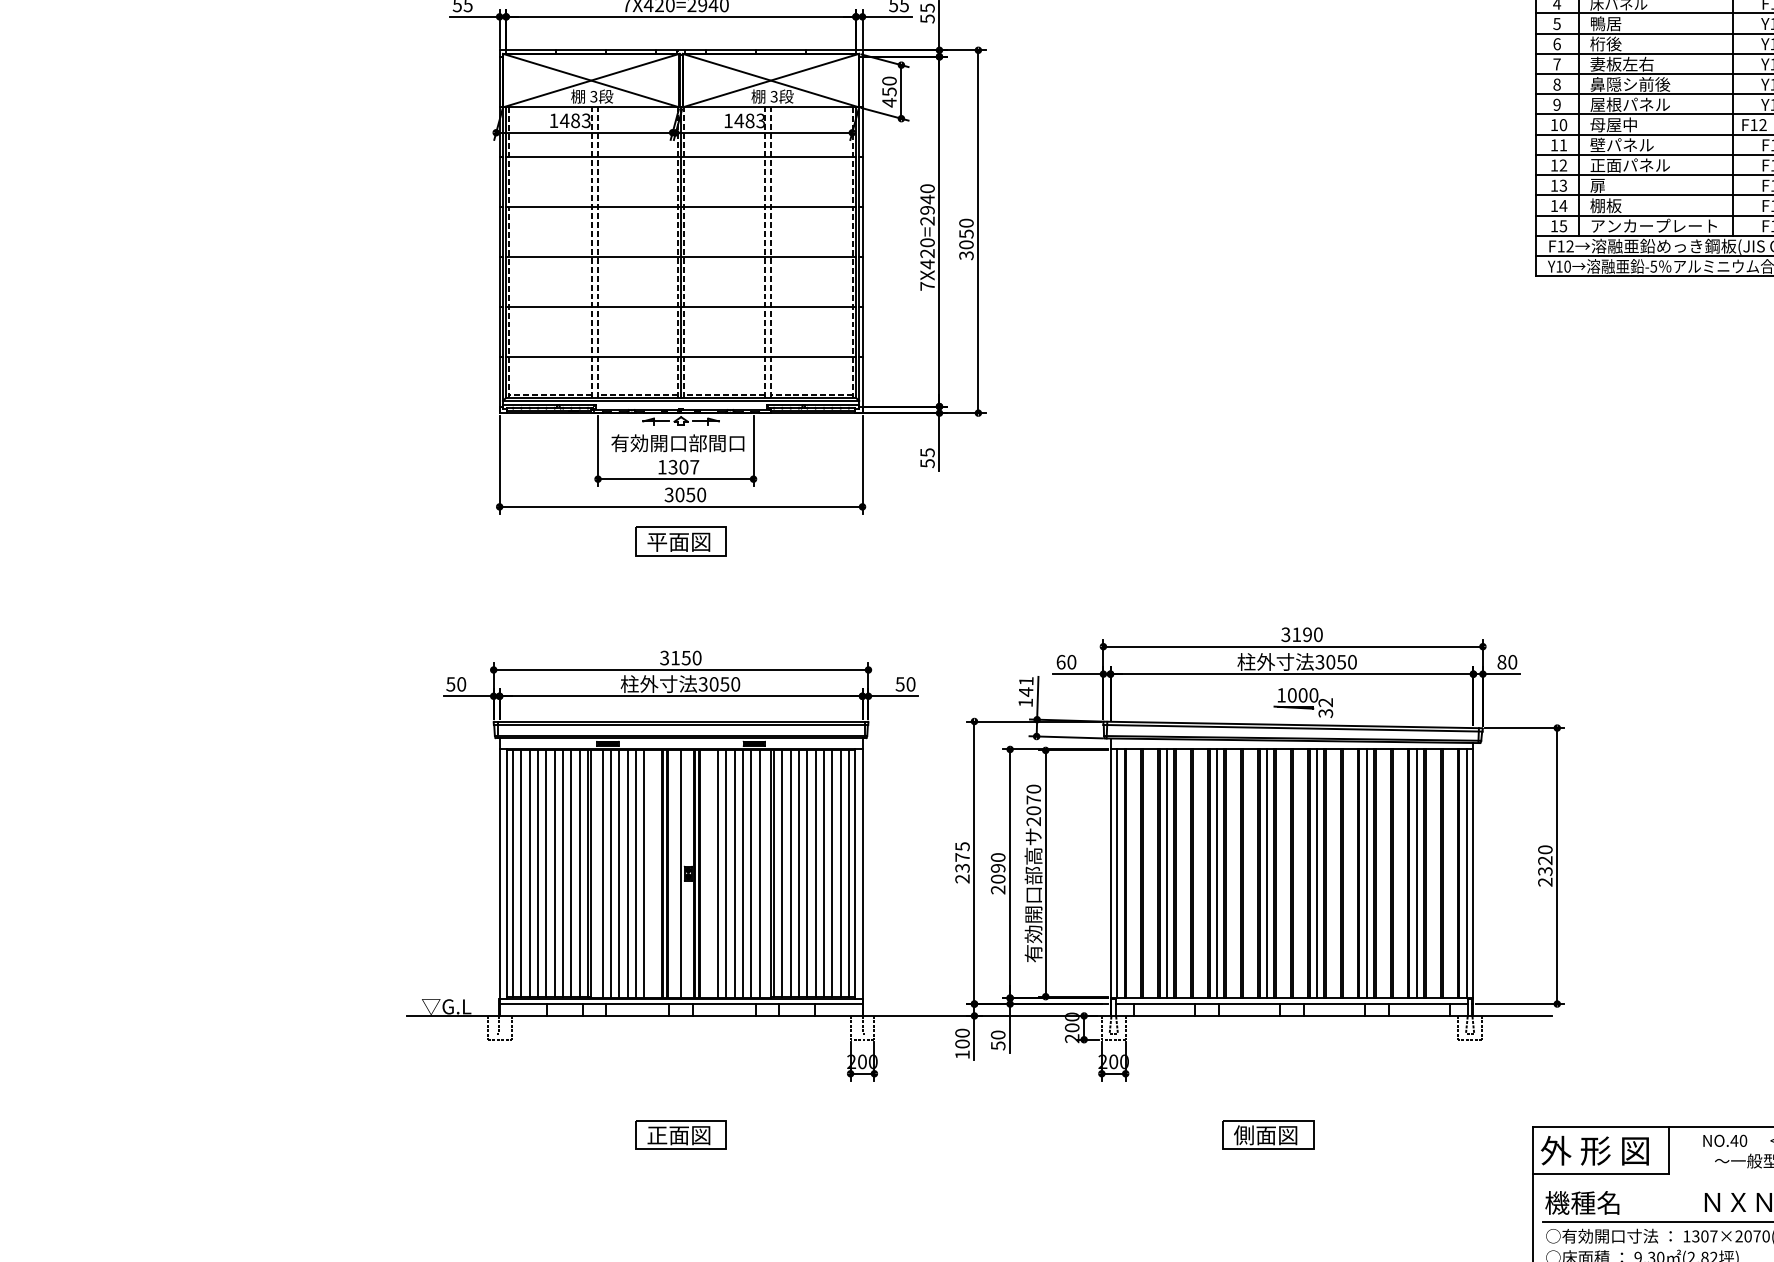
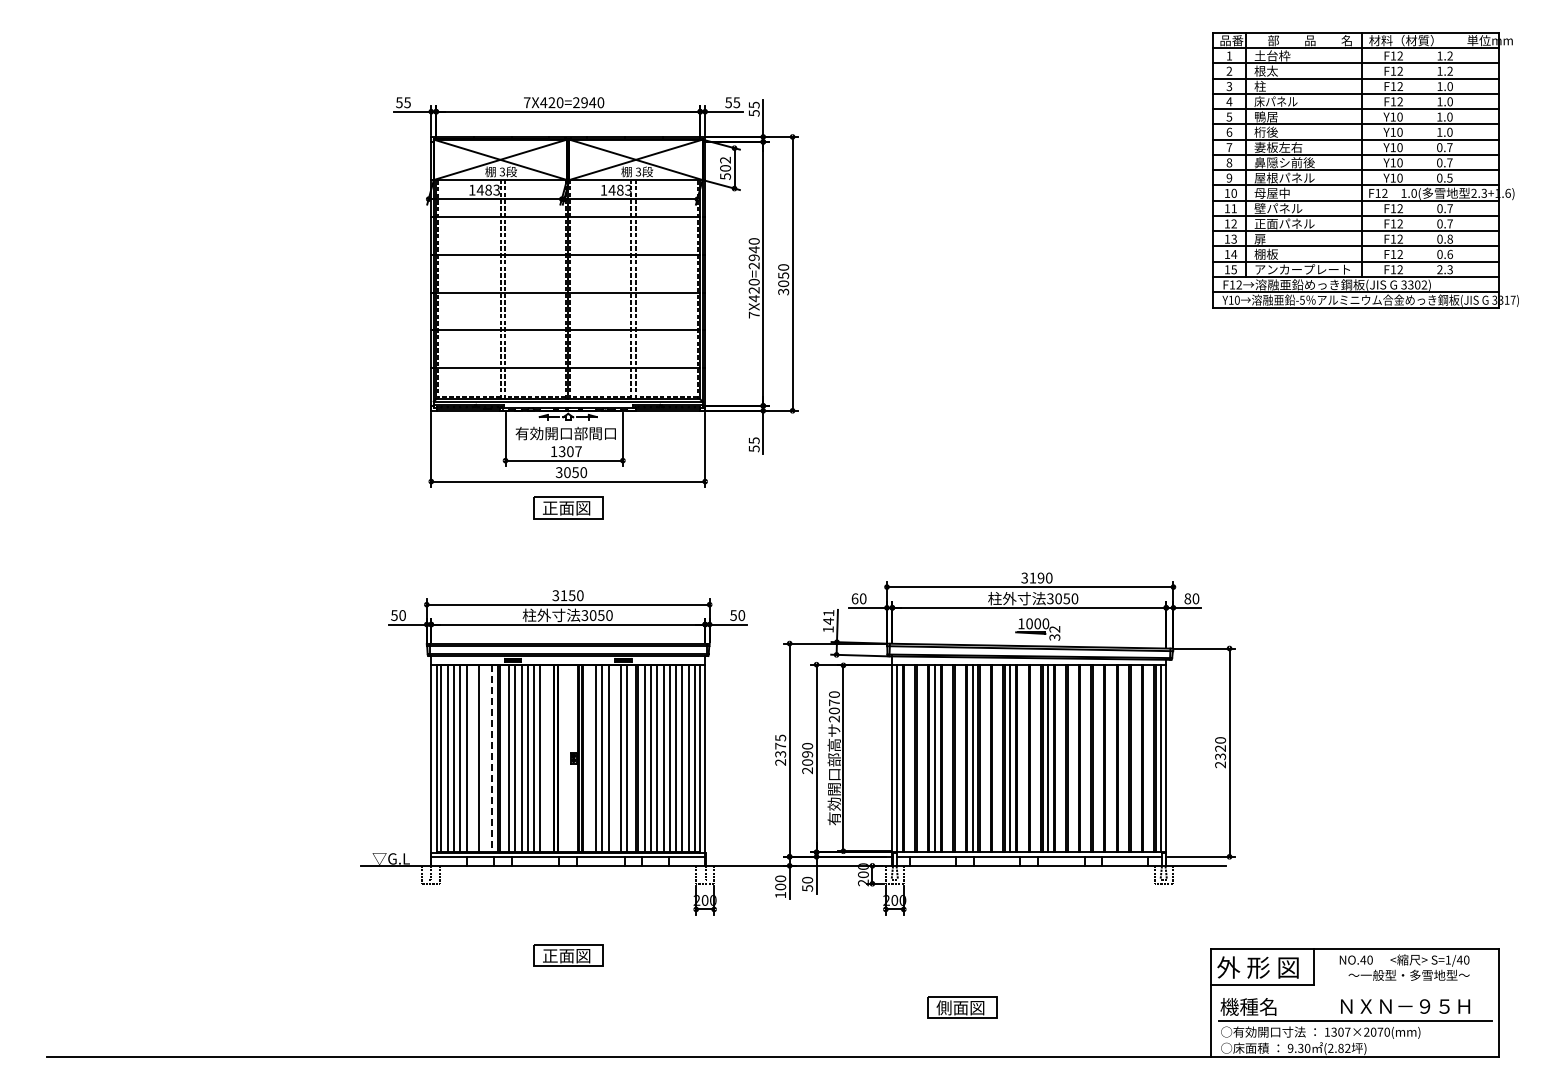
text: (889, 92) -> (725, 168), 450 -> 502
text: (656, 542) -> (549, 508), 平面図 -> 正面図
line: (554, 873) -> (472, 758), removed
line: (571, 873) -> (485, 758), removed
line: (742, 873) -> (614, 758), removed
line: (1366, 873) -> (1085, 758), removed
line: (1416, 873) -> (1123, 758), removed
line: (579, 875) -> (491, 759), solid -> dashed
line: (681, 875) -> (568, 759), removed
part: (1268, 1134) -> (962, 1007), moved

